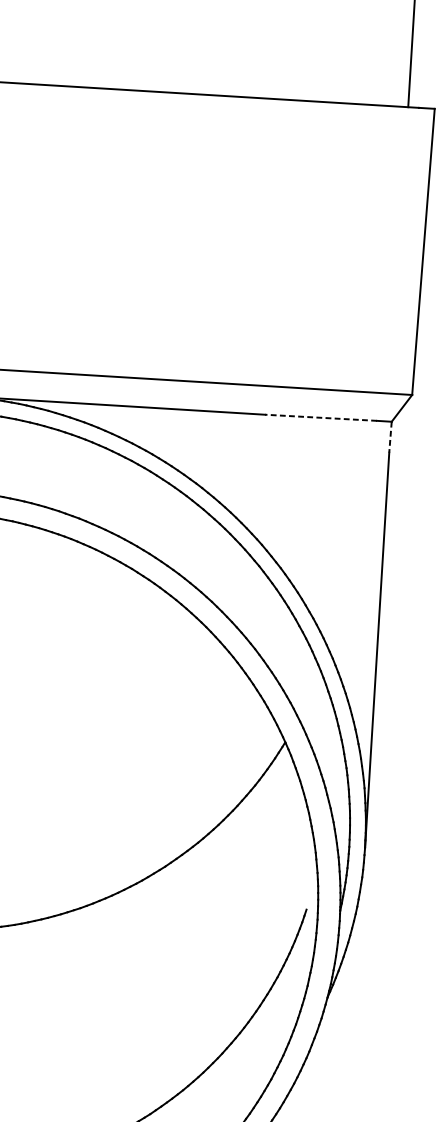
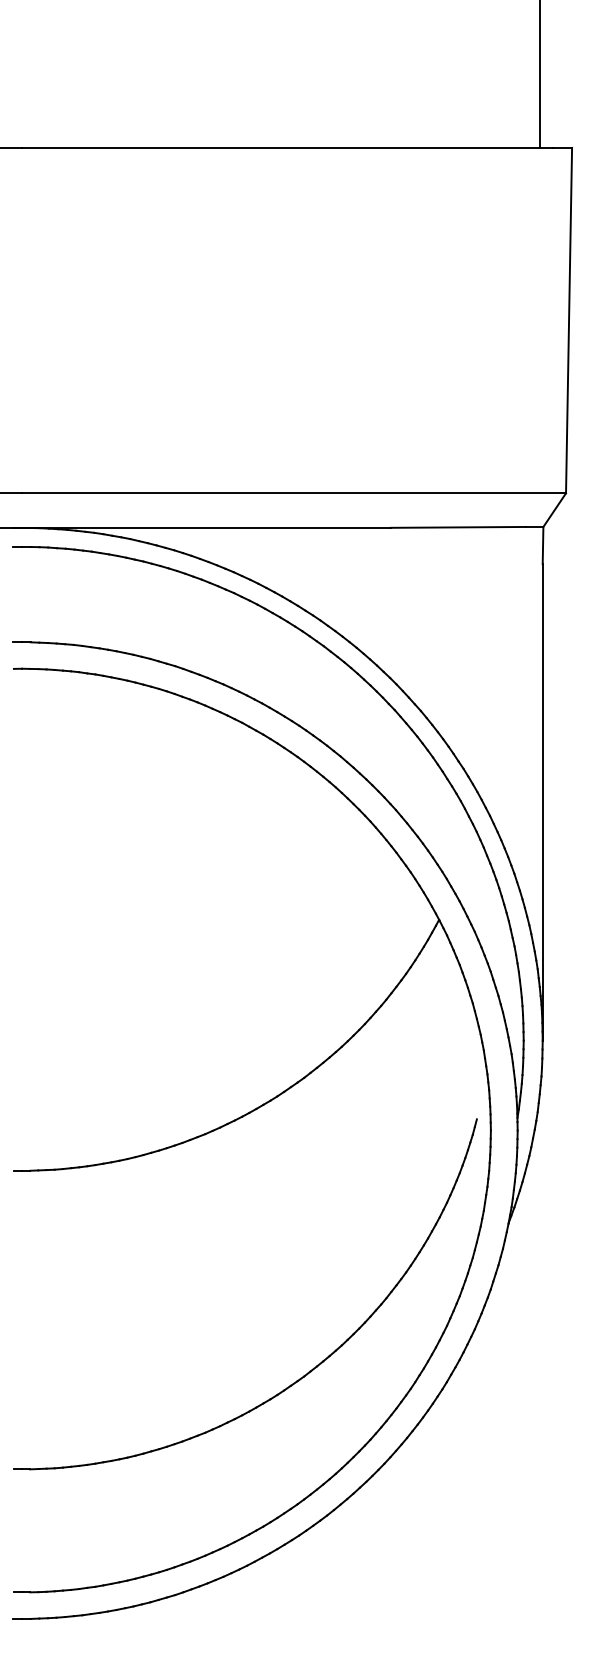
line: (320, 417) -> (457, 527), dashed -> solid
line: (390, 437) -> (543, 545), dashed -> solid

